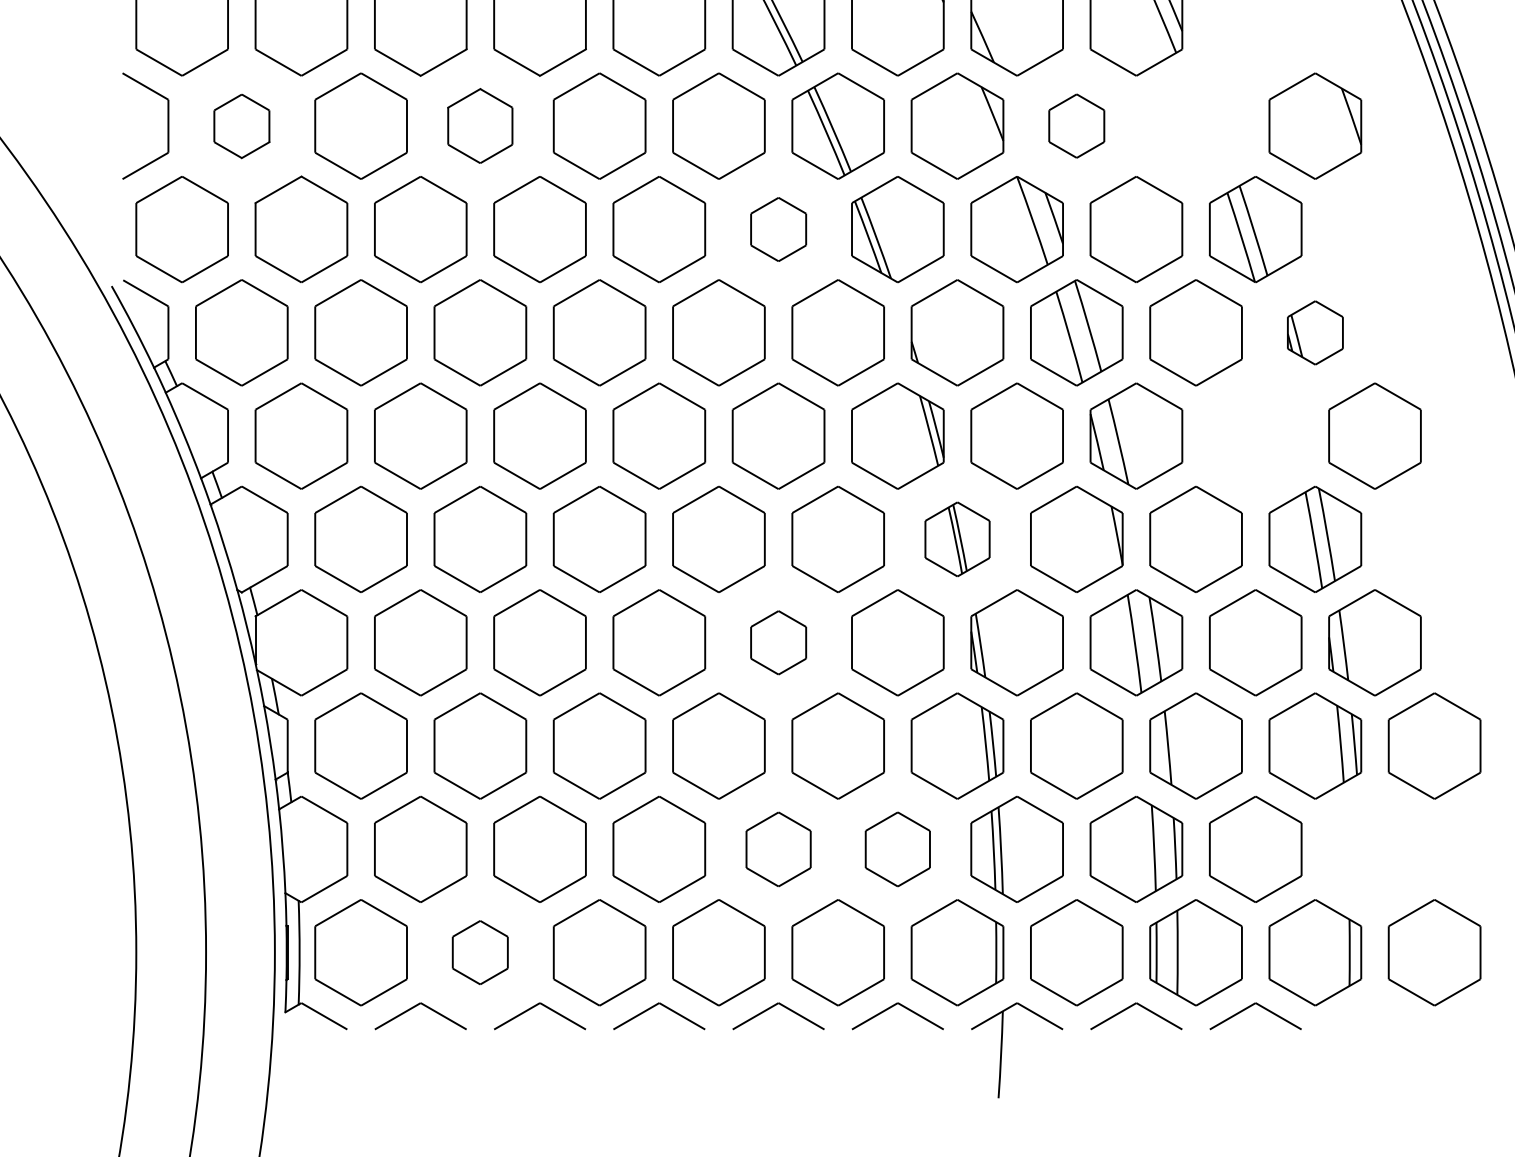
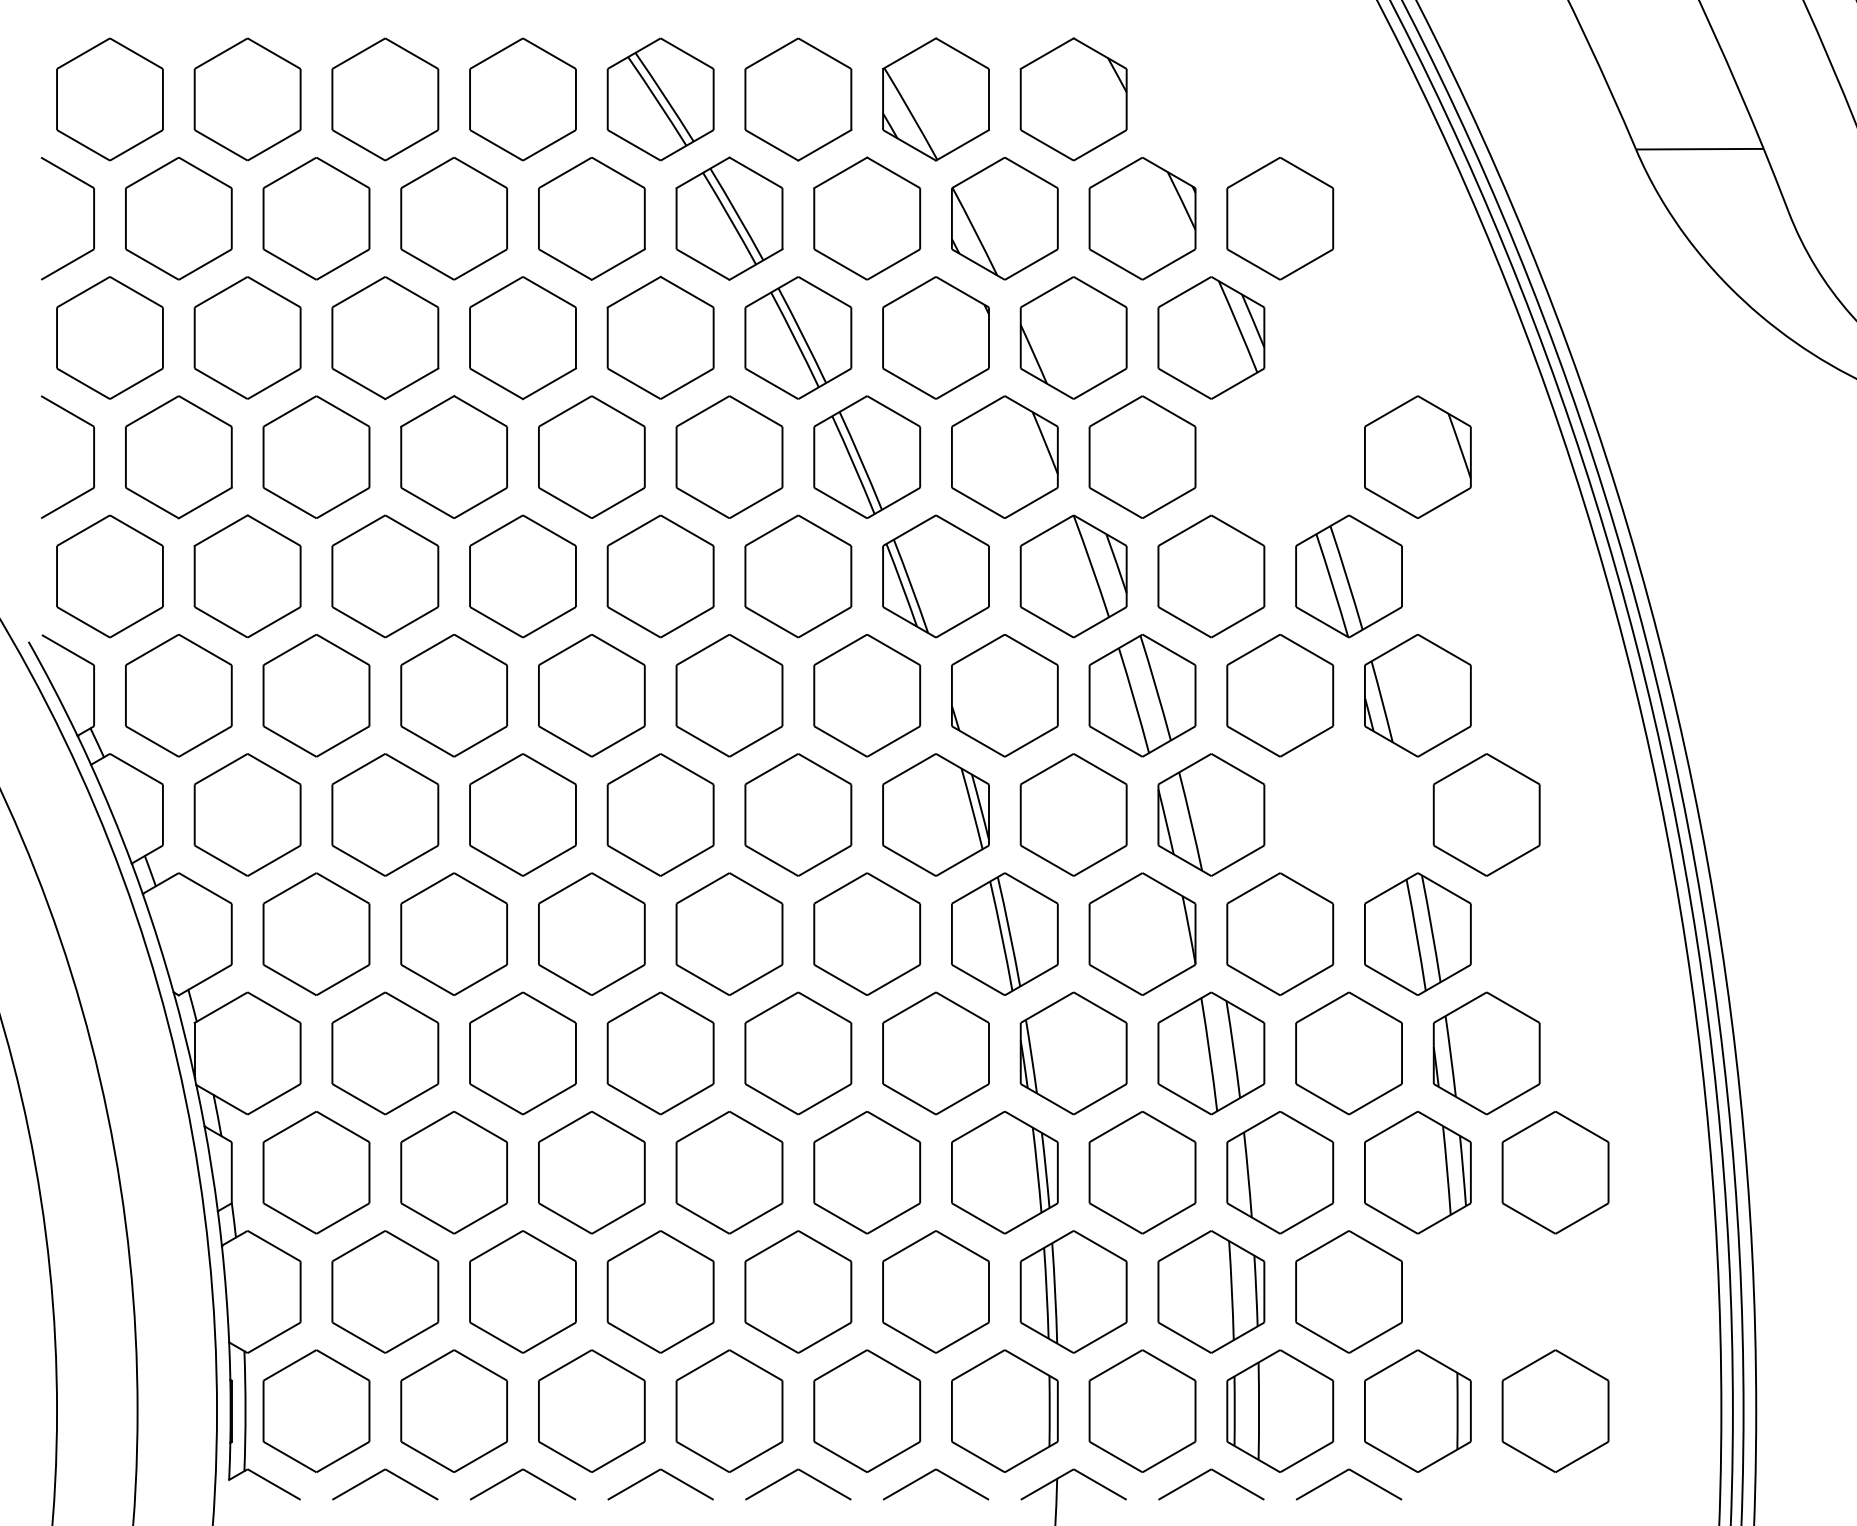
part: (479, 125) -> (453, 456), size x1.43
part: (1076, 125) -> (1142, 456), size x1.67
part: (241, 126) -> (178, 457), size x1.67
part: (778, 229) -> (798, 576), size x1.67
part: (1315, 332) -> (1417, 695), size x1.67
part: (957, 538) -> (1004, 933), size x1.43
part: (778, 642) -> (798, 1053), size x1.67
part: (778, 849) -> (798, 1291), size x1.43
part: (897, 849) -> (935, 1291), size x1.43
part: (479, 952) -> (453, 1410), size x1.67

